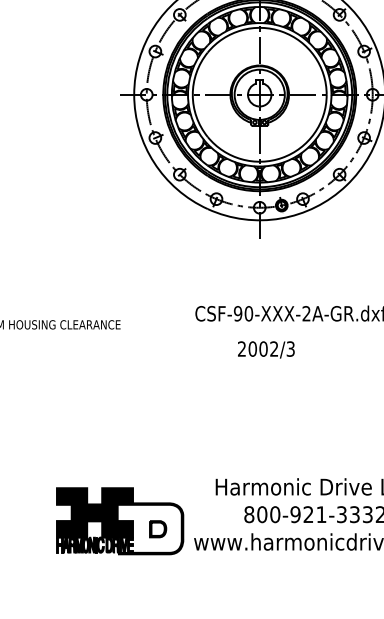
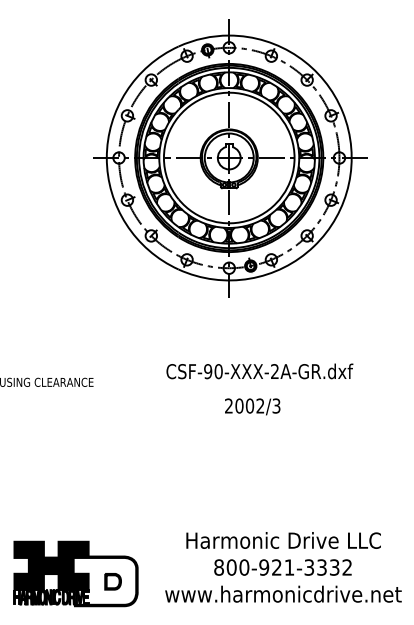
text: (266, 349) -> (252, 406), moved
part: (119, 520) -> (75, 573), moved

